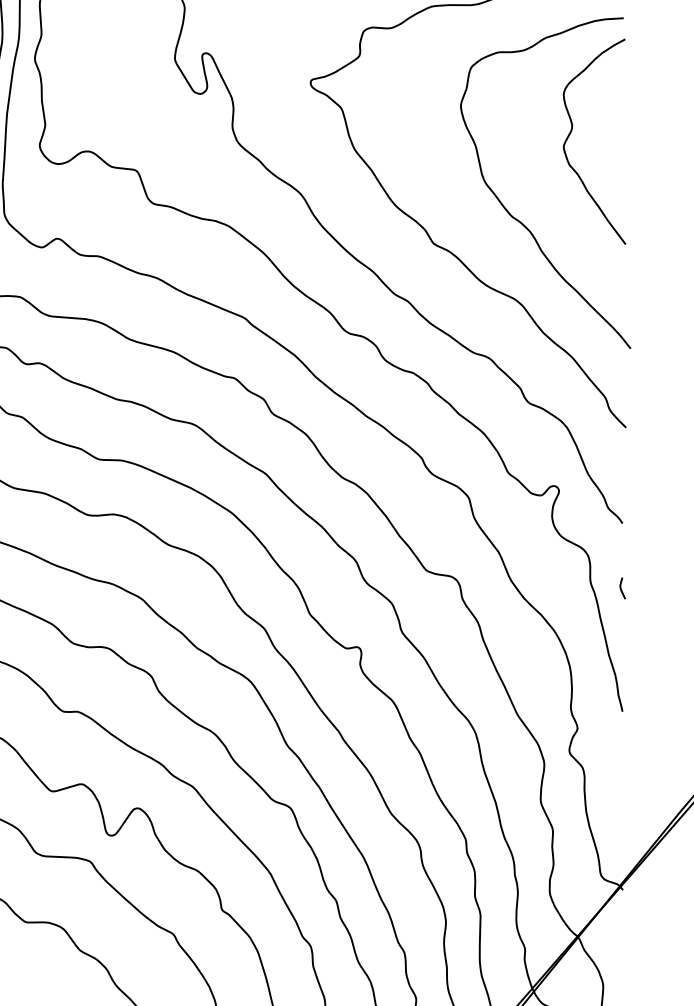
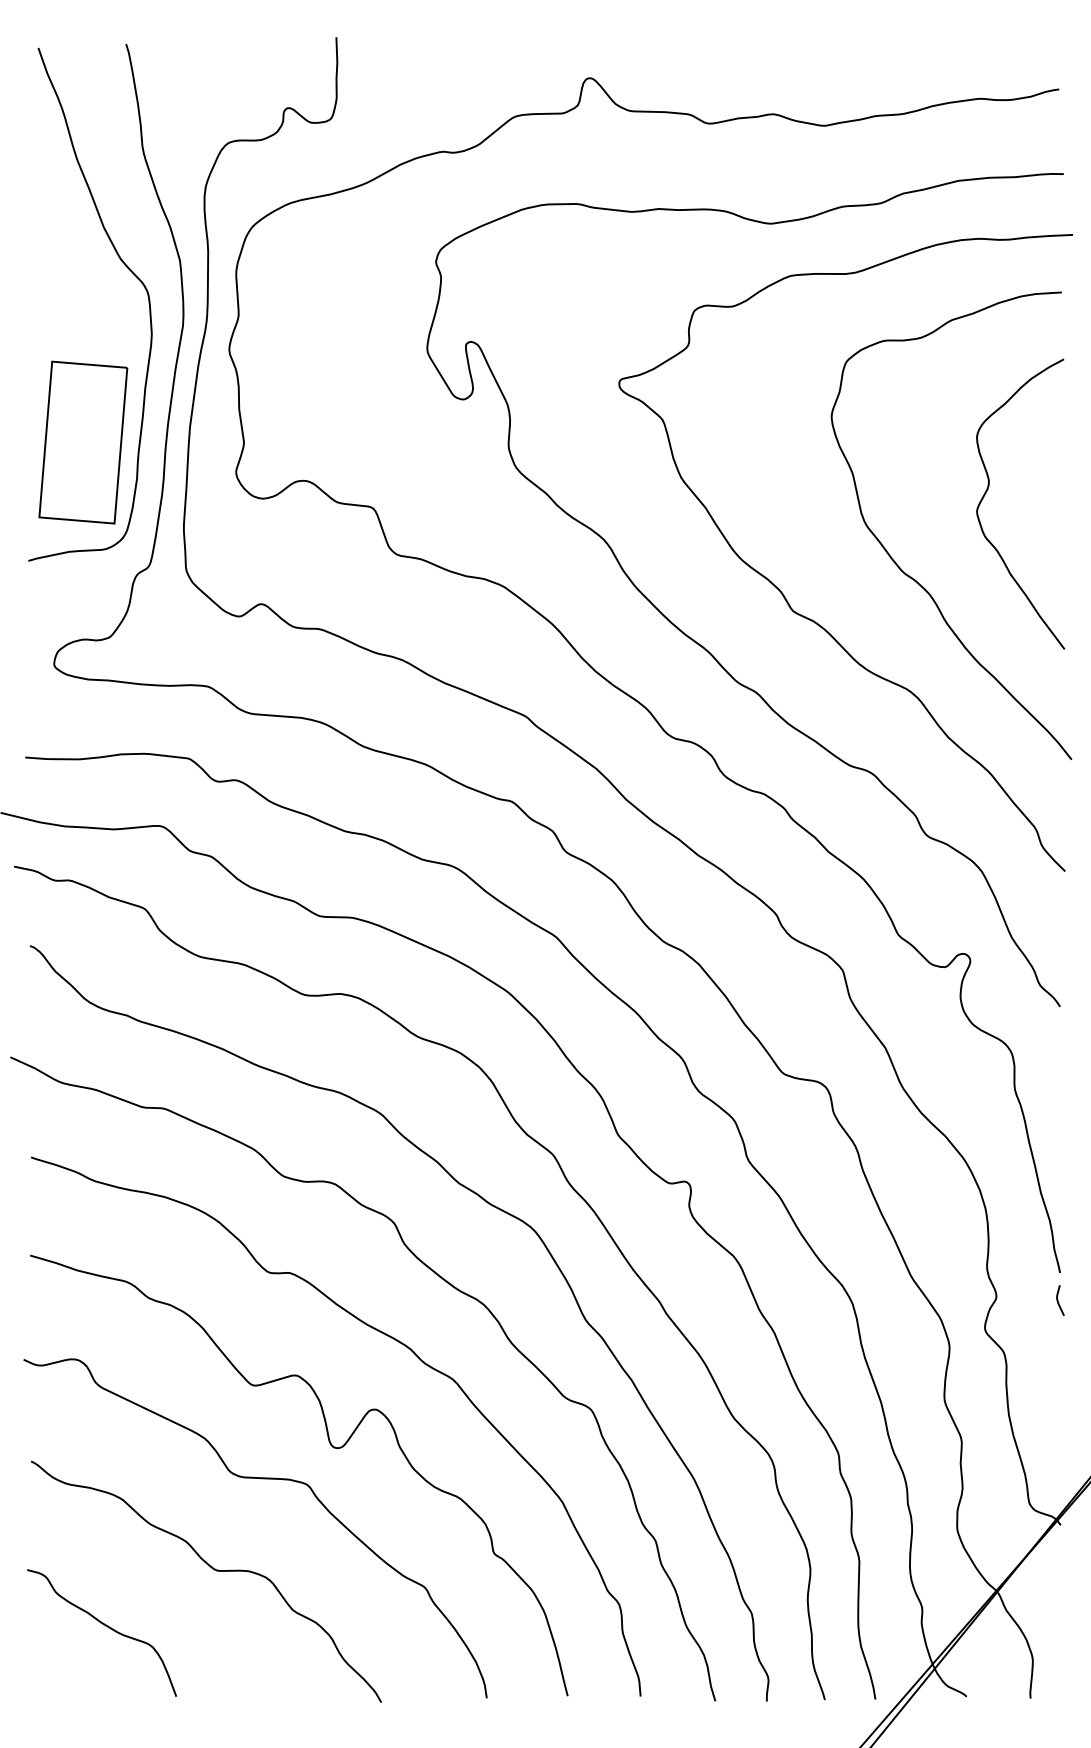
curve: (571, 131) -> (988, 489), moved
curve: (621, 588) -> (1058, 1300), moved

